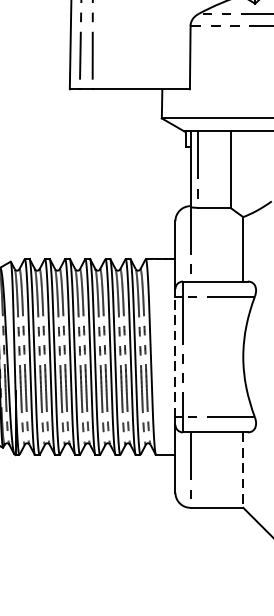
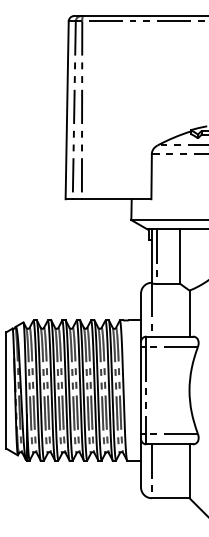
line: (176, 355) -> (141, 389), dashed -> solid
line: (243, 470) -> (189, 471), dashed -> solid

